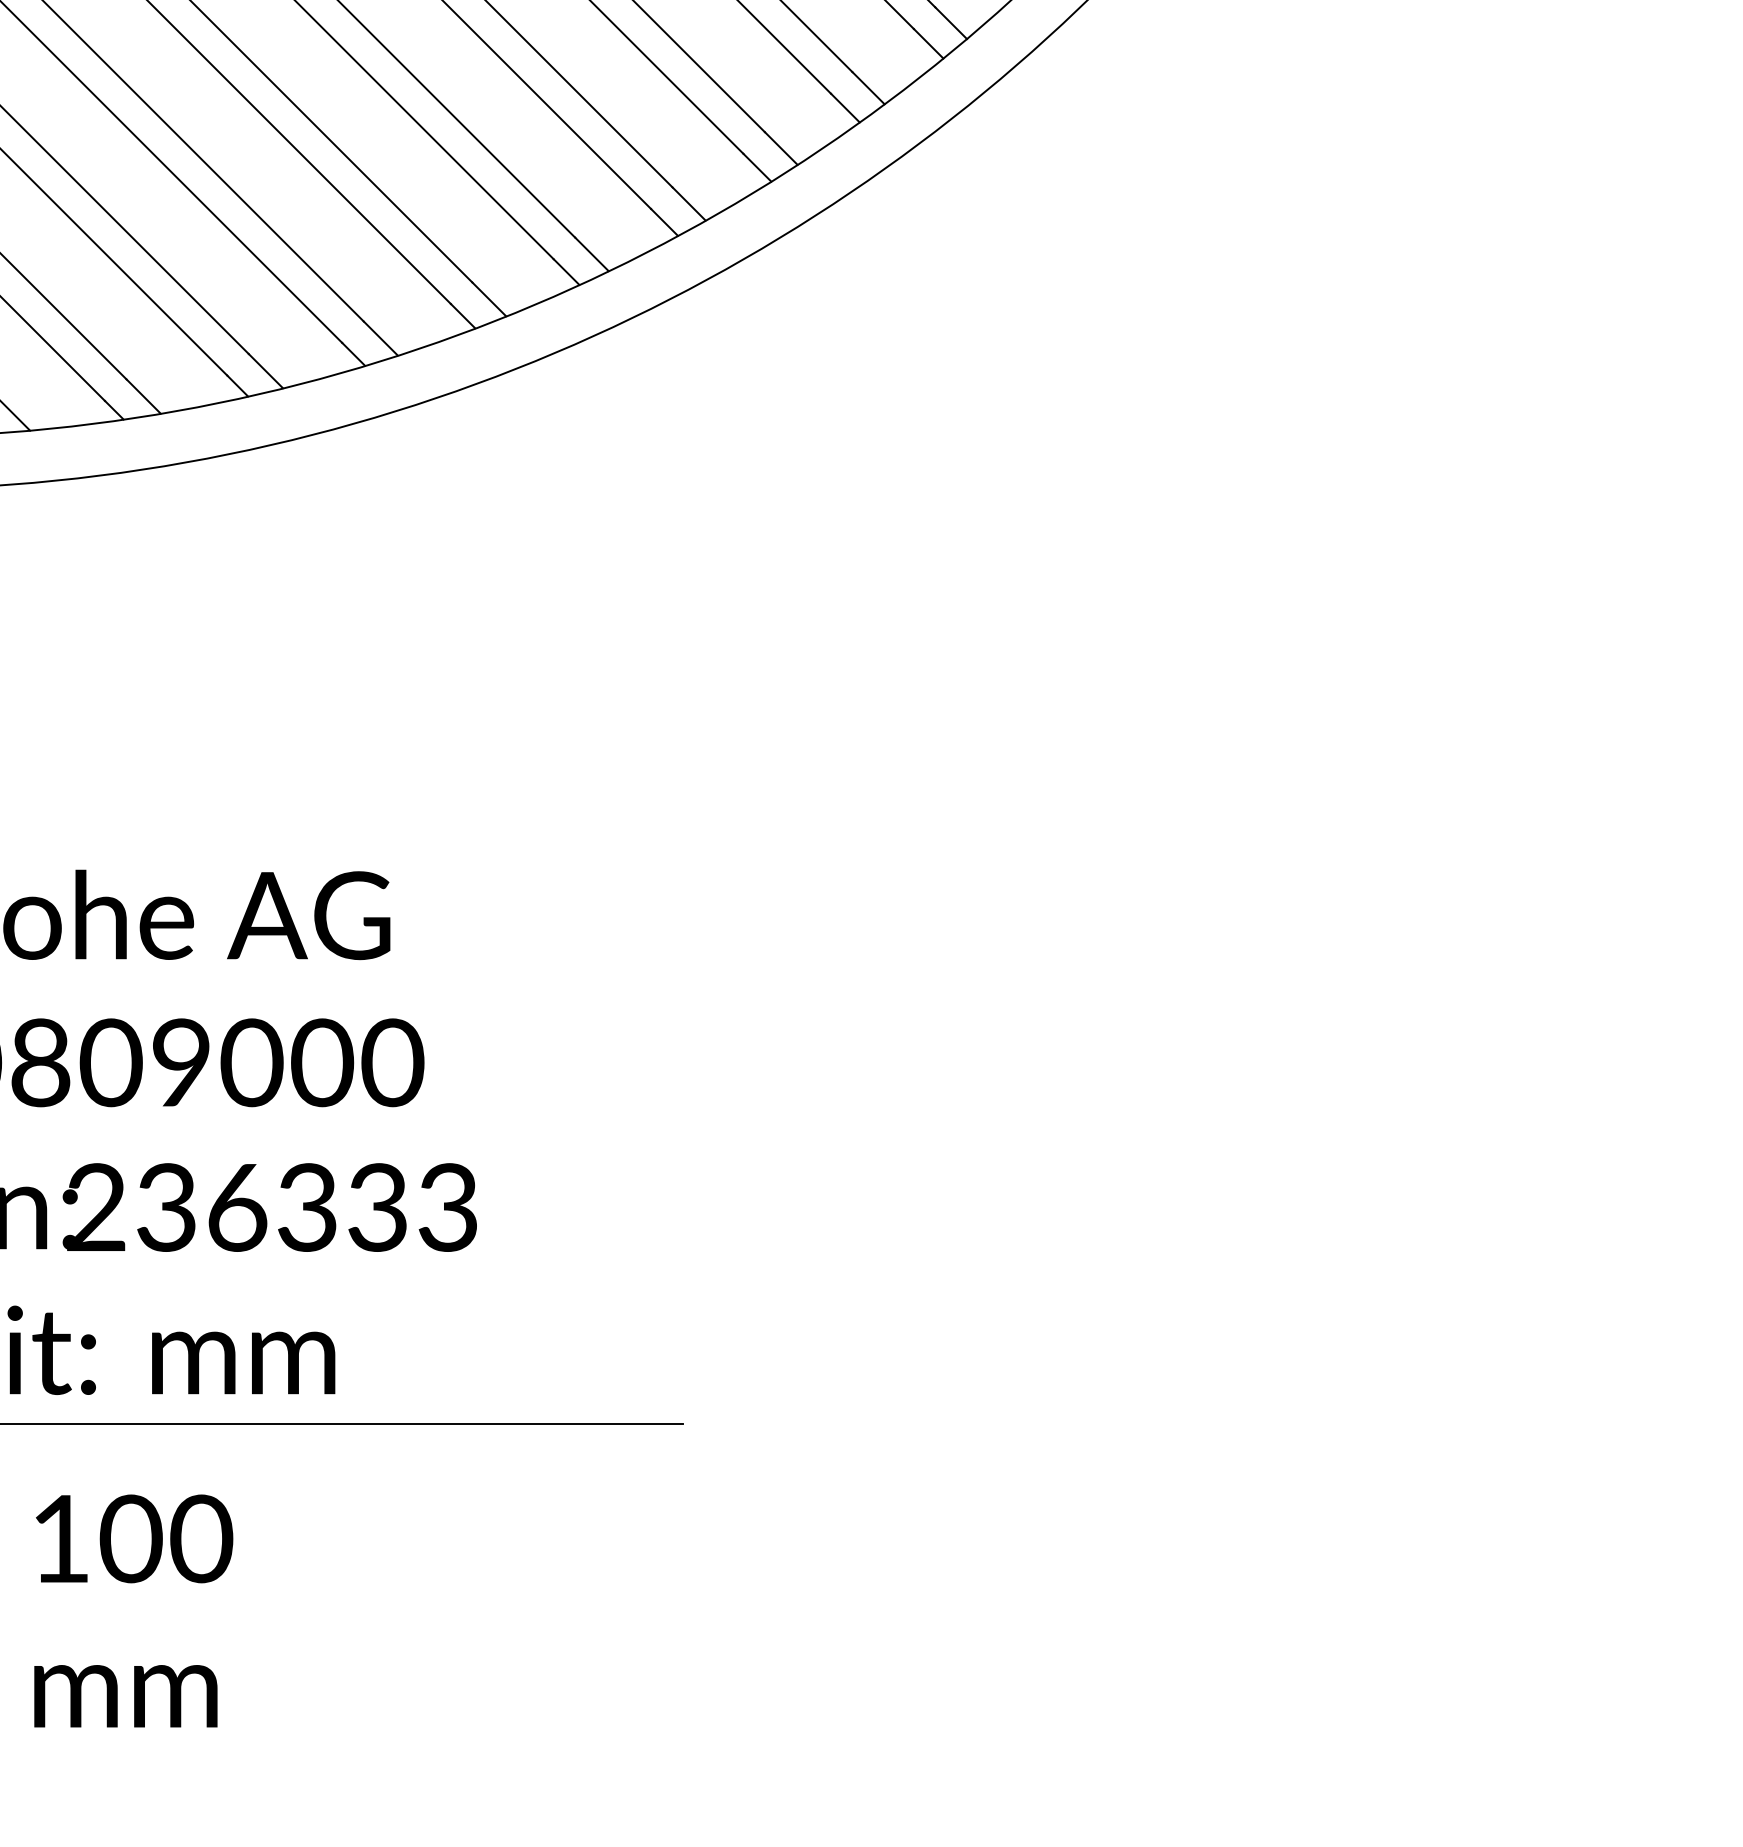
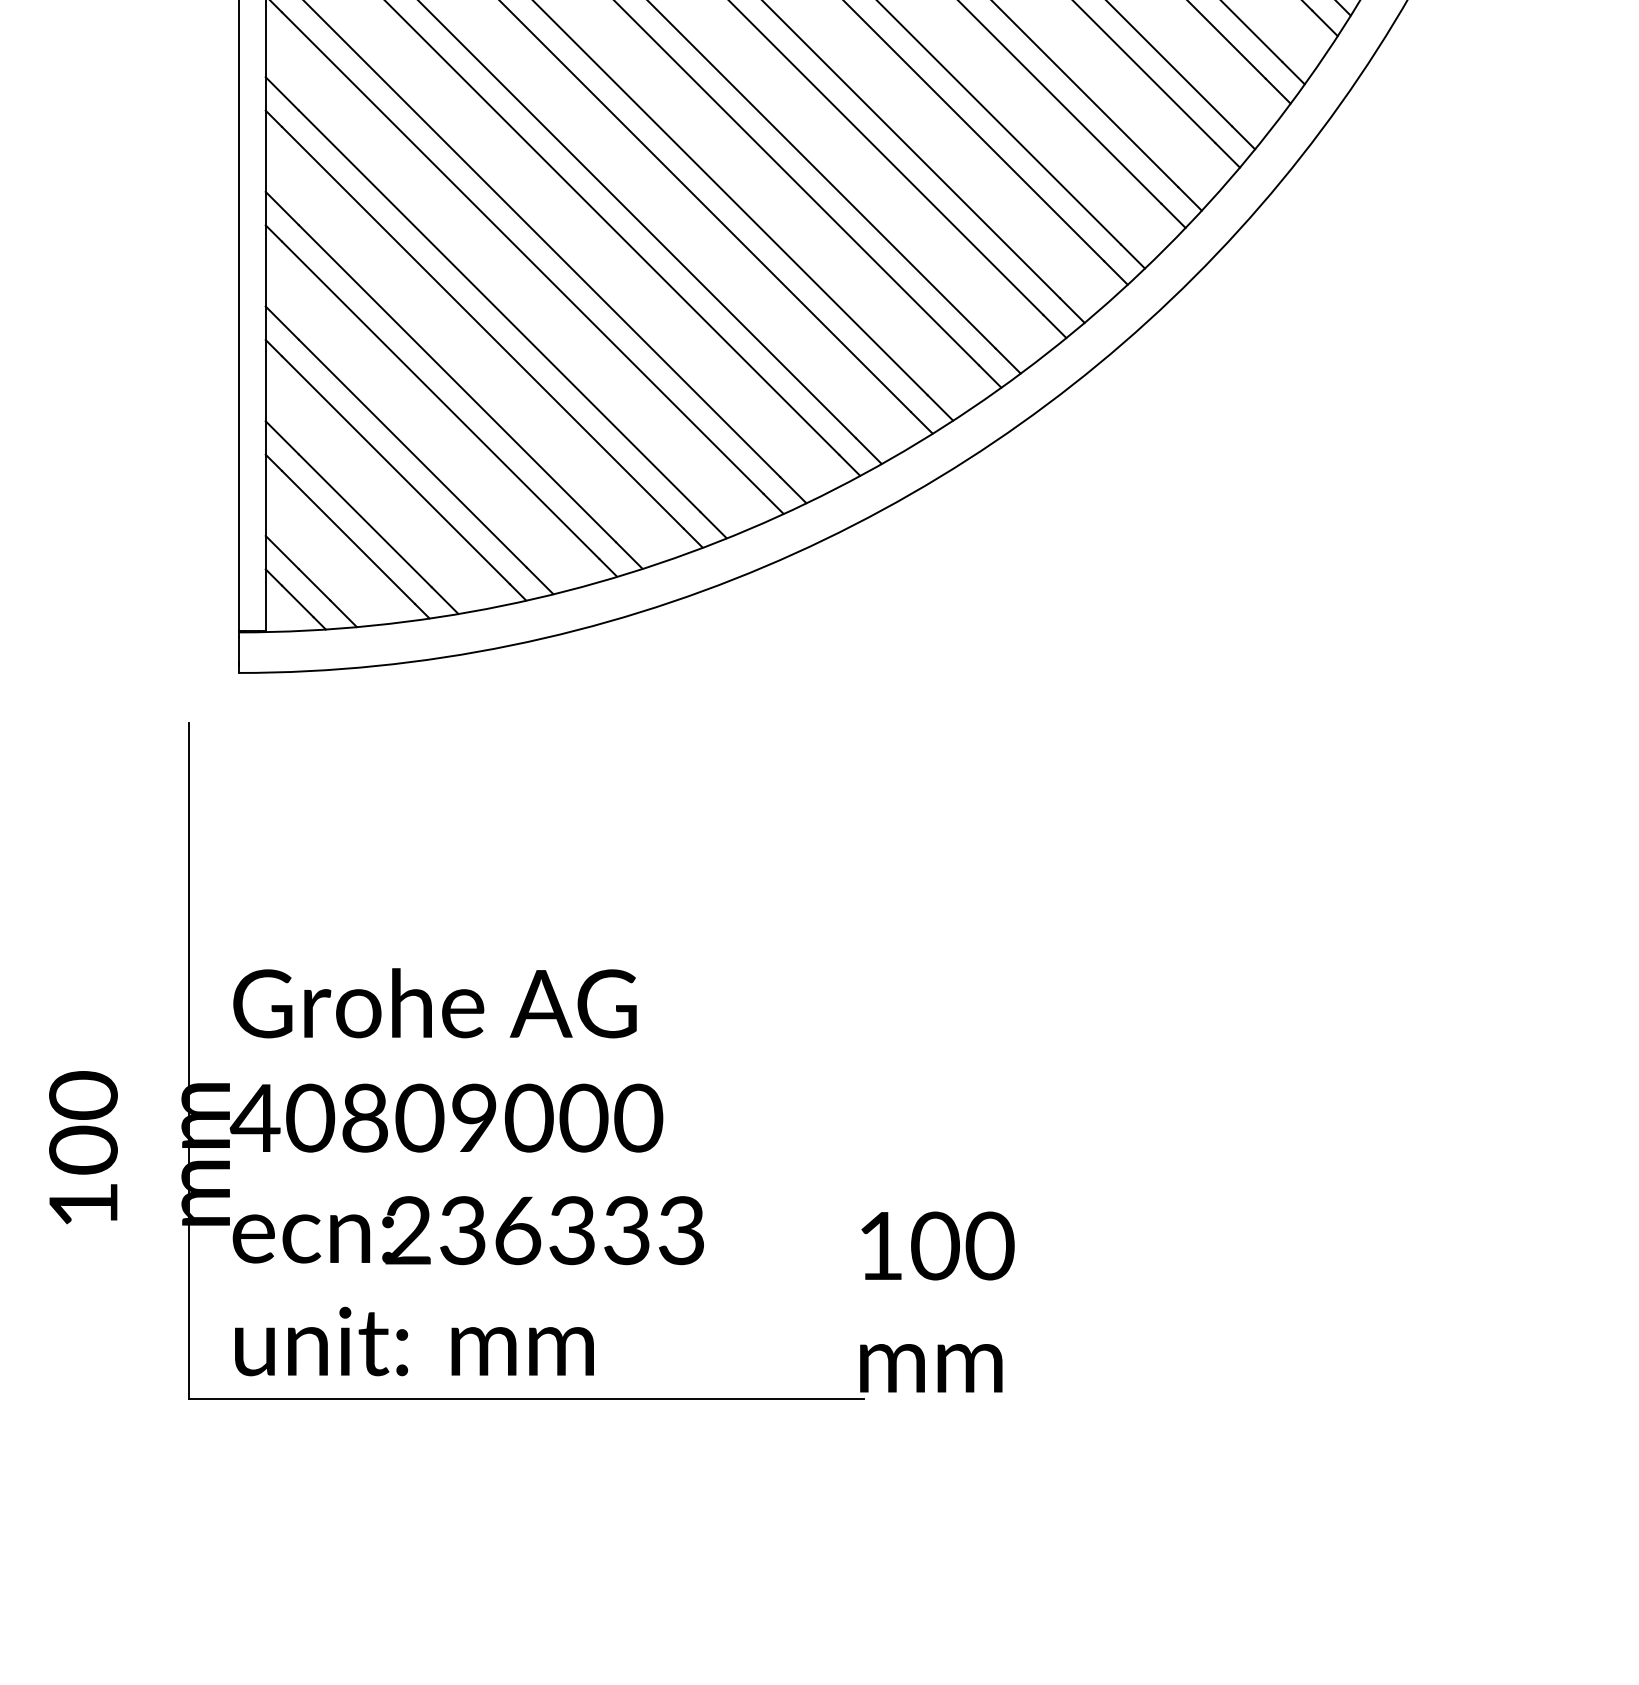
text: (133, 1610) -> (937, 1301), moved

